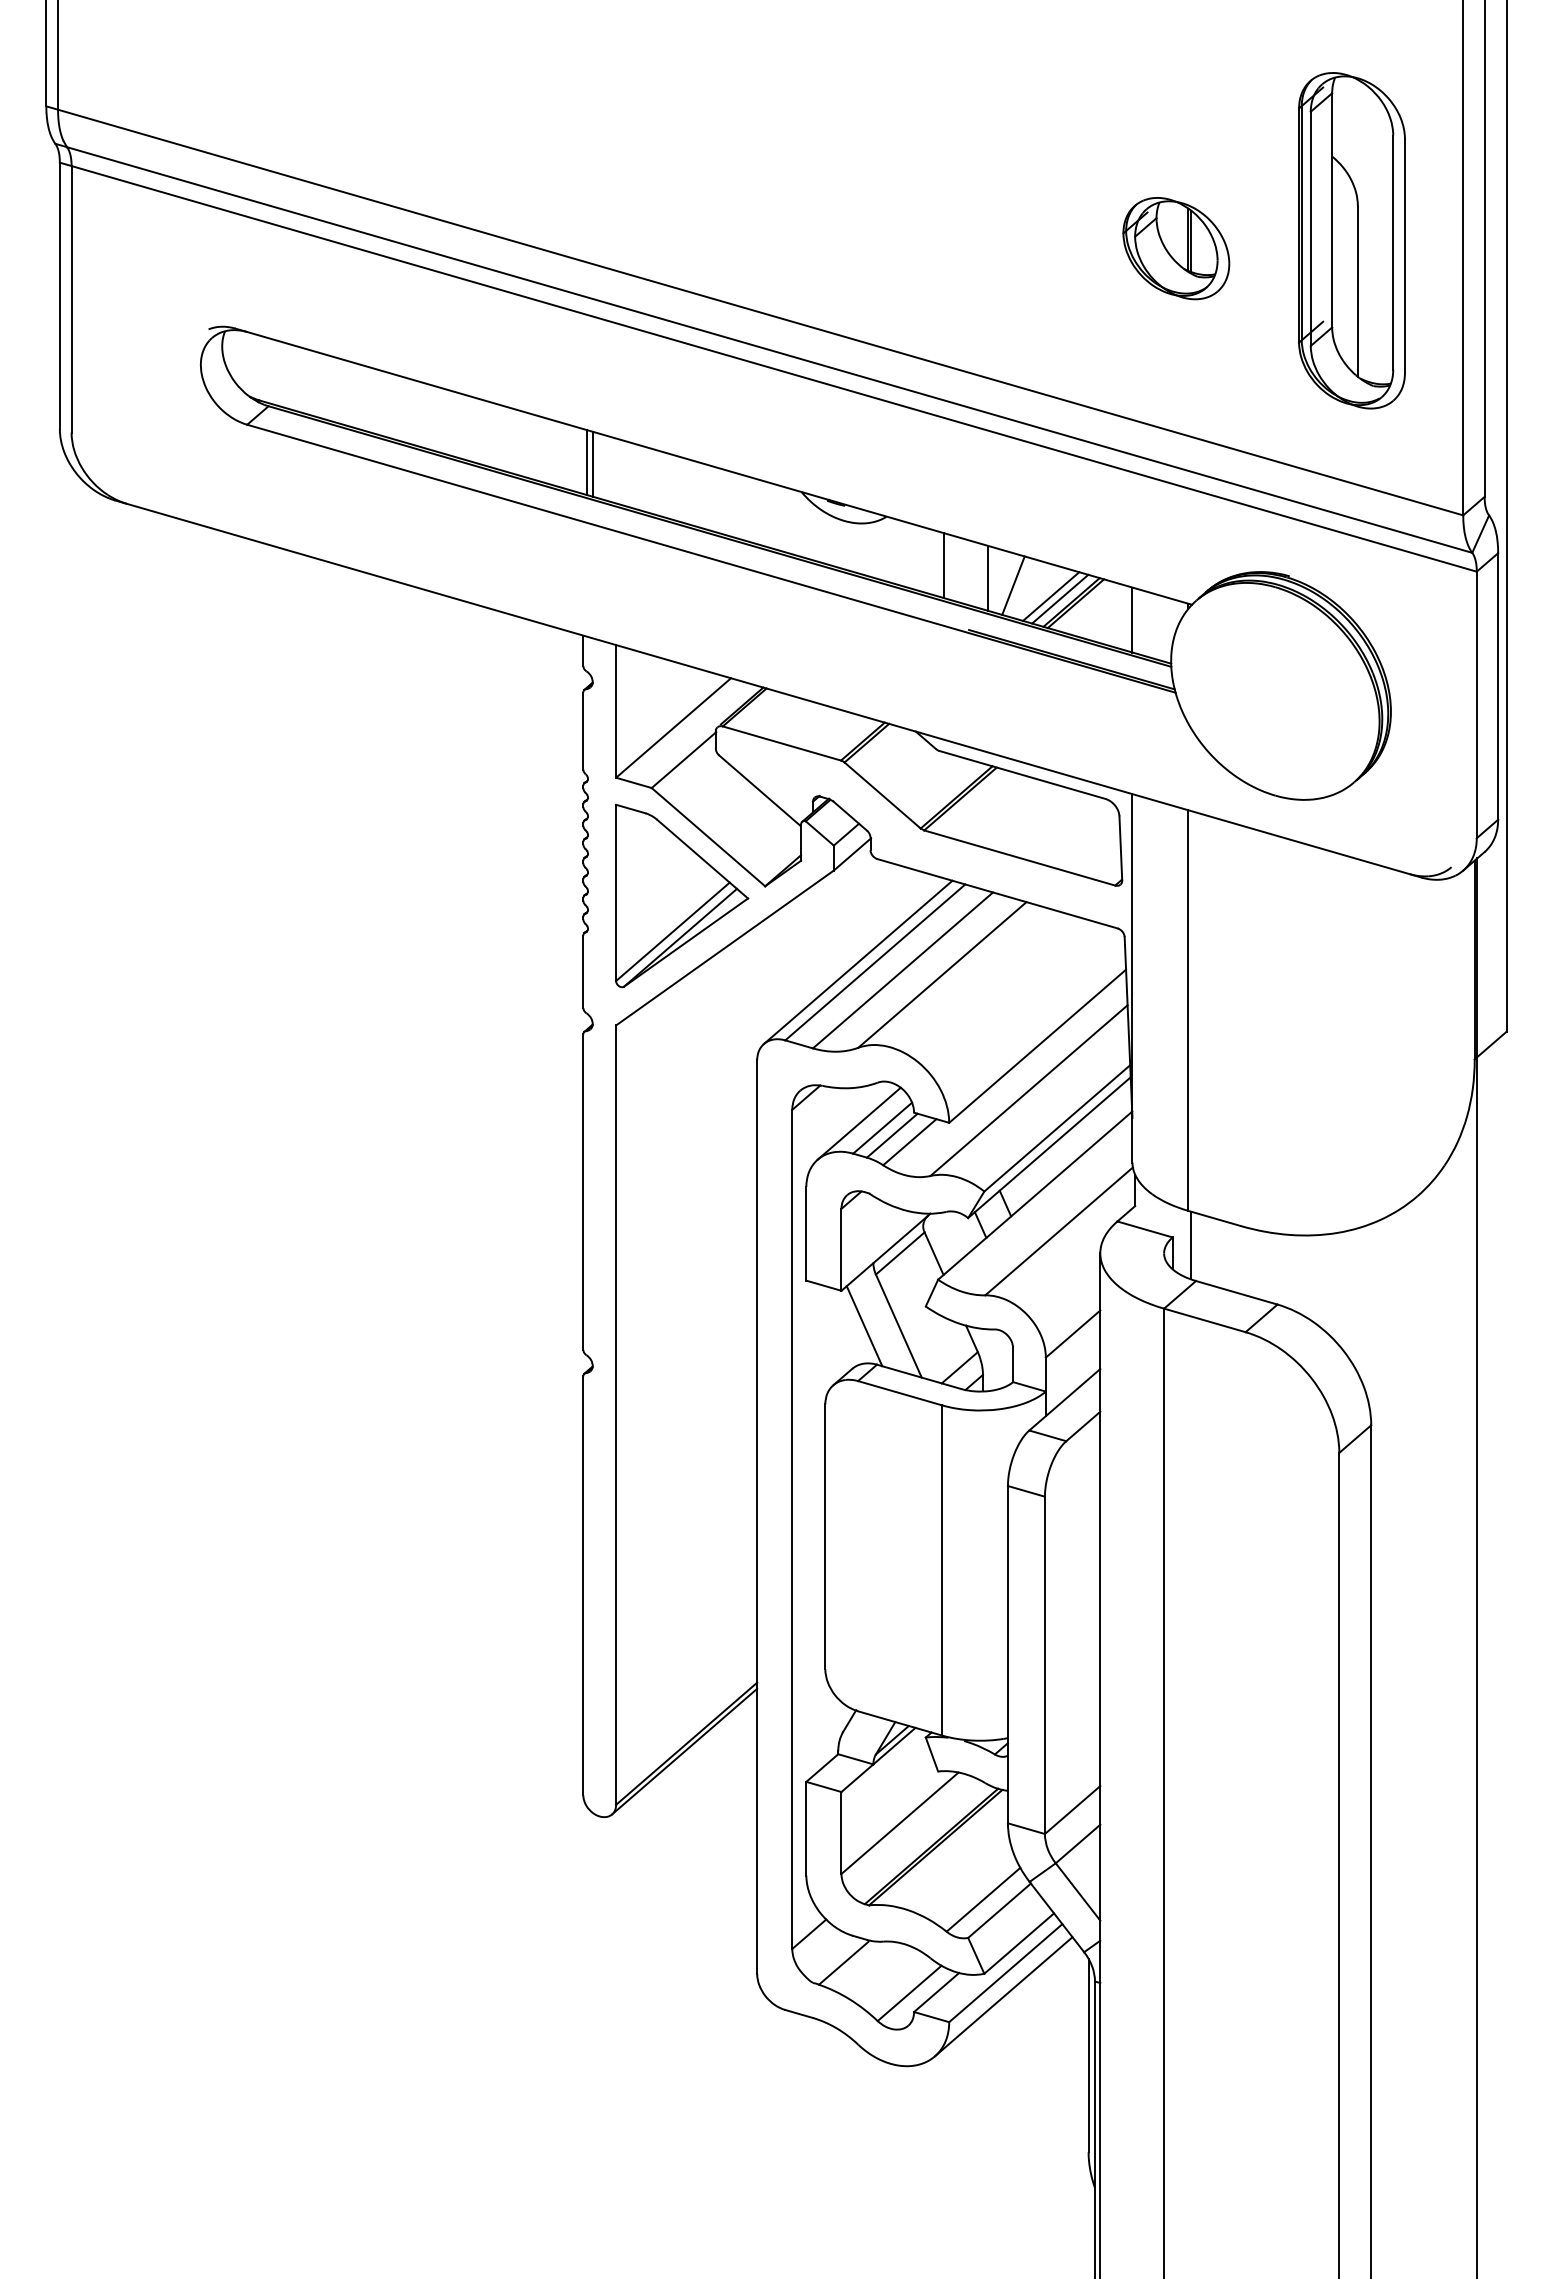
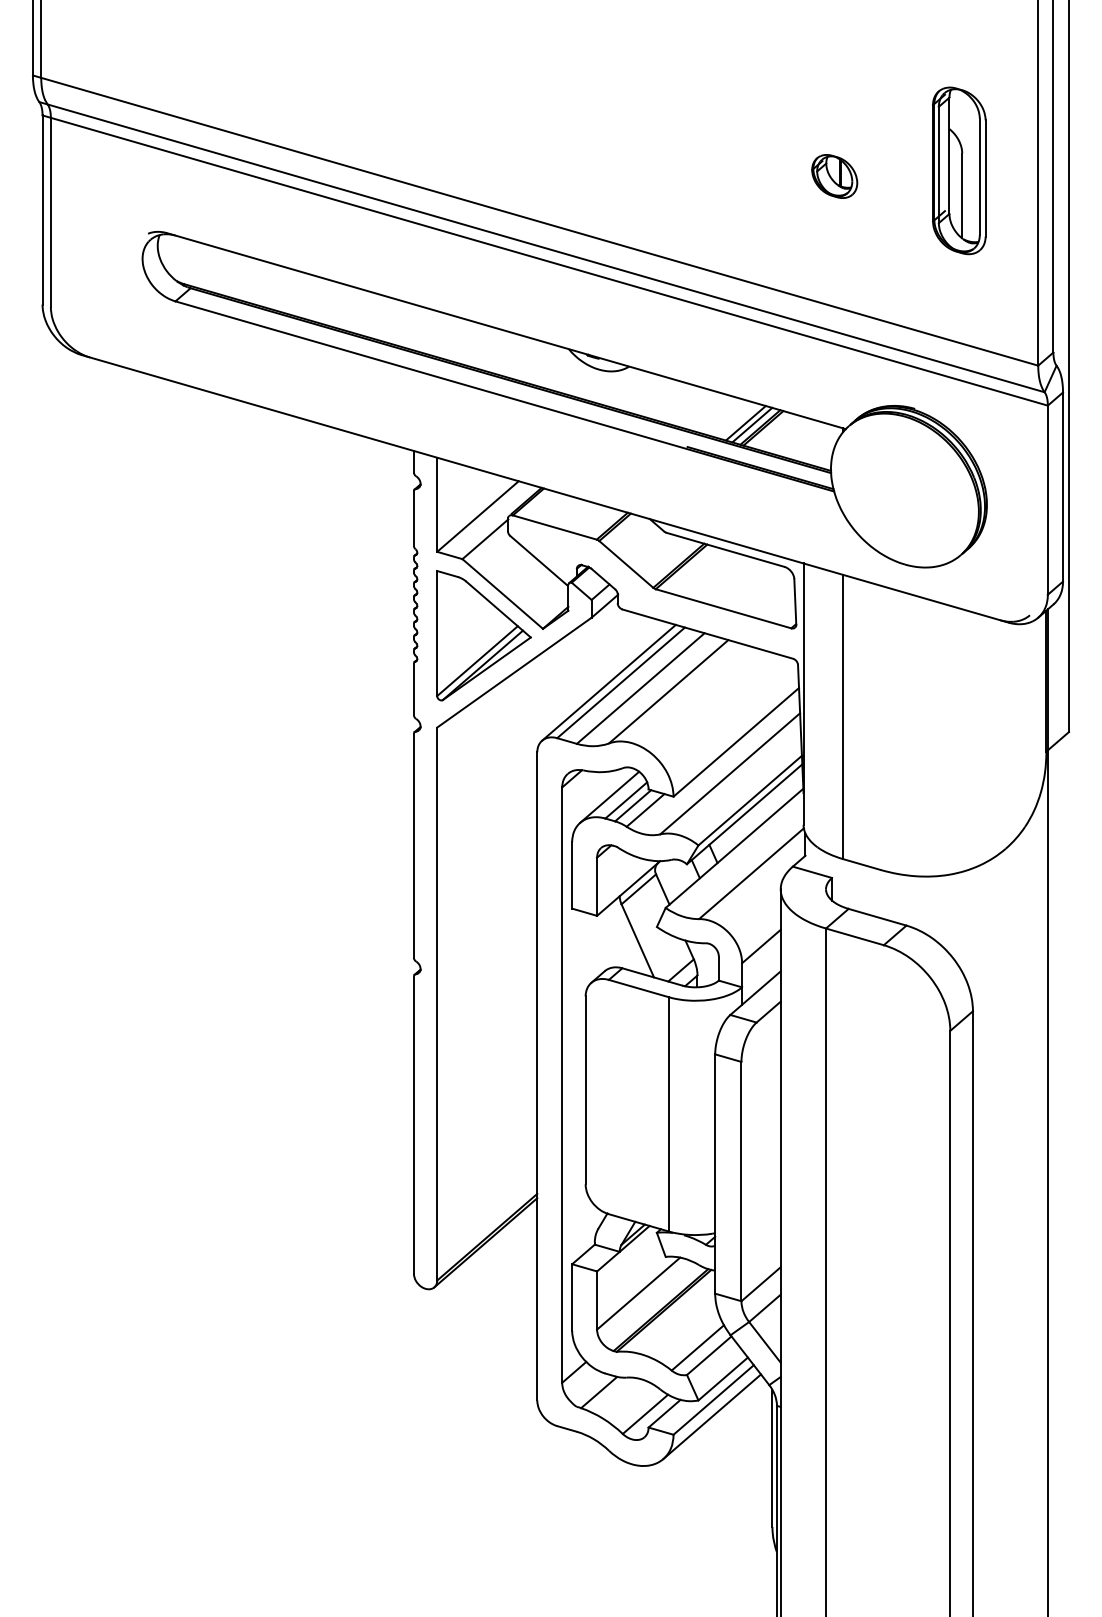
part: (1351, 240) -> (958, 170), size x0.7
part: (1176, 248) -> (834, 176), size x0.6
line: (587, 462) -> (416, 328), removed
line: (592, 463) -> (420, 328), removed
line: (944, 565) -> (670, 401), removed
line: (988, 577) -> (701, 409), removed
line: (1013, 585) -> (719, 415), removed
line: (1132, 619) -> (803, 439), removed
line: (1191, 1245) -> (845, 883), removed
line: (864, 1326) -> (613, 941), removed

